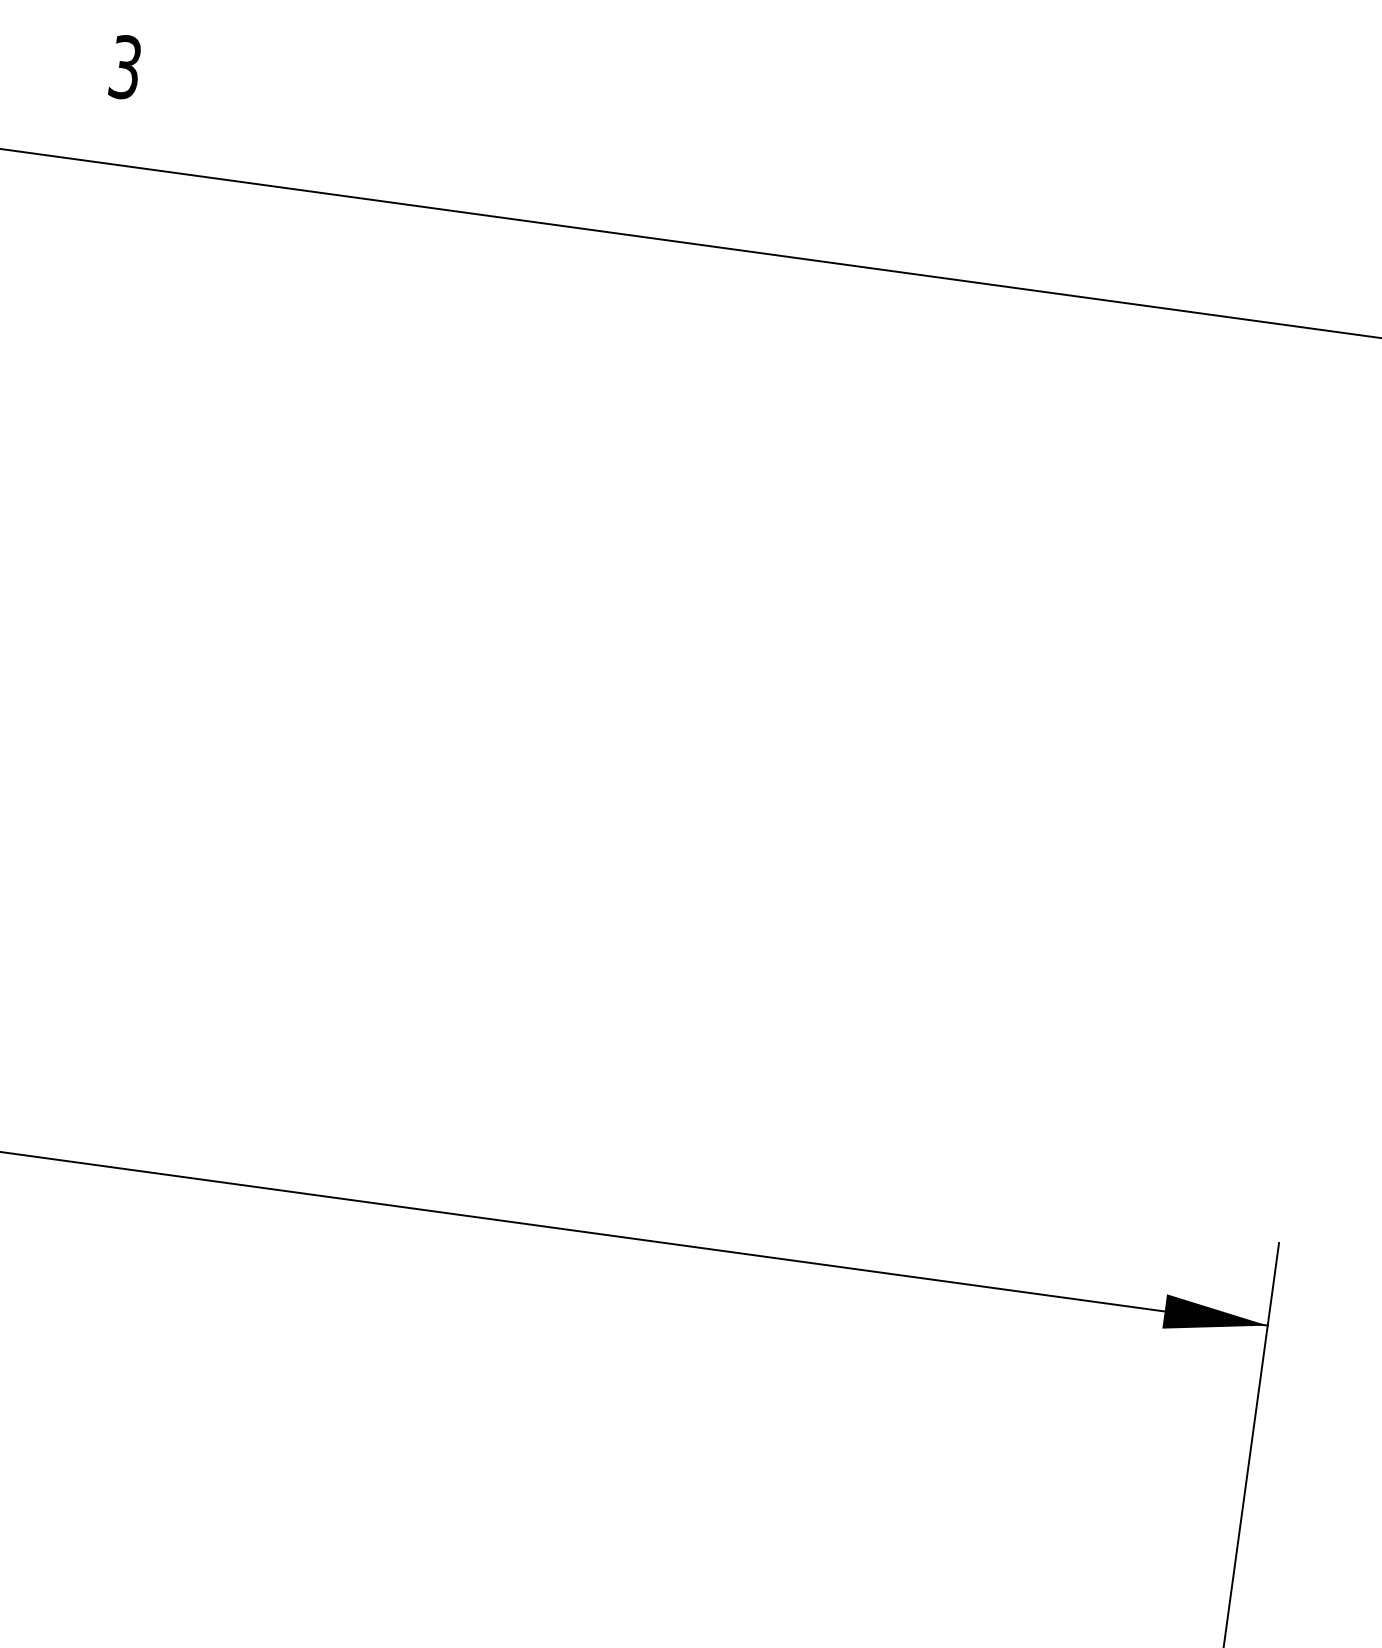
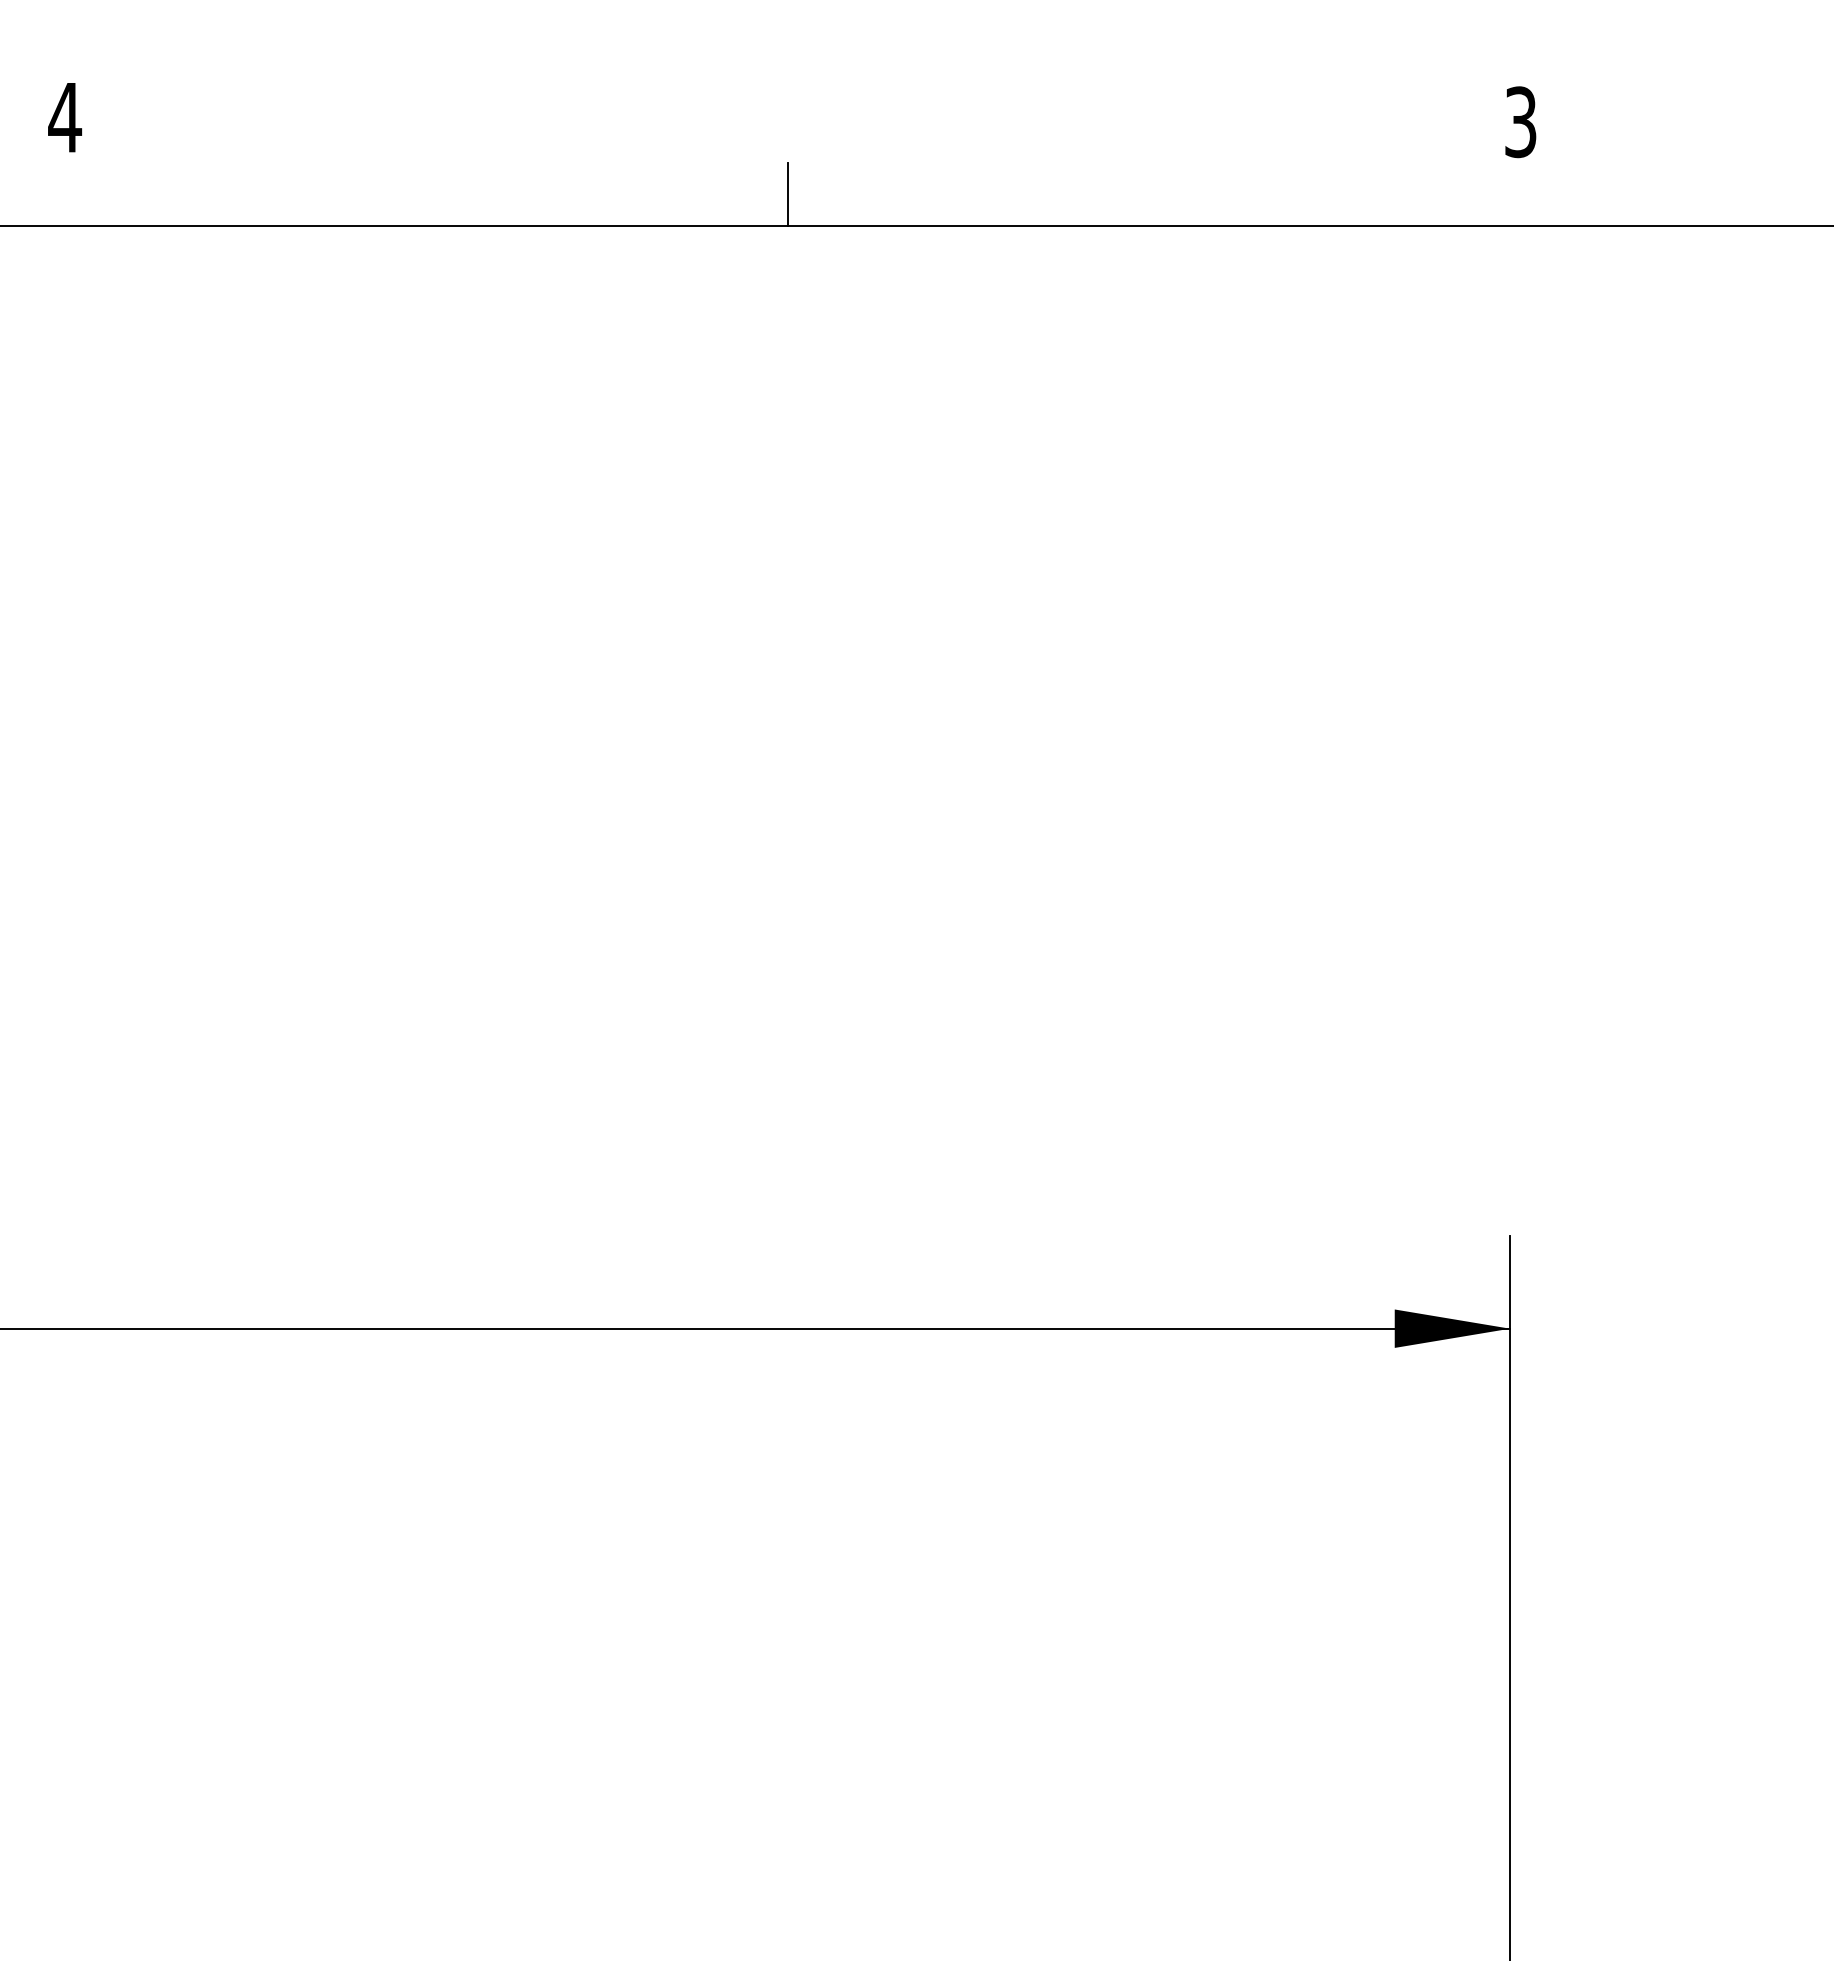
text: (125, 67) -> (65, 117), 3 -> 4
line: (762, 224) -> (788, 194), added

